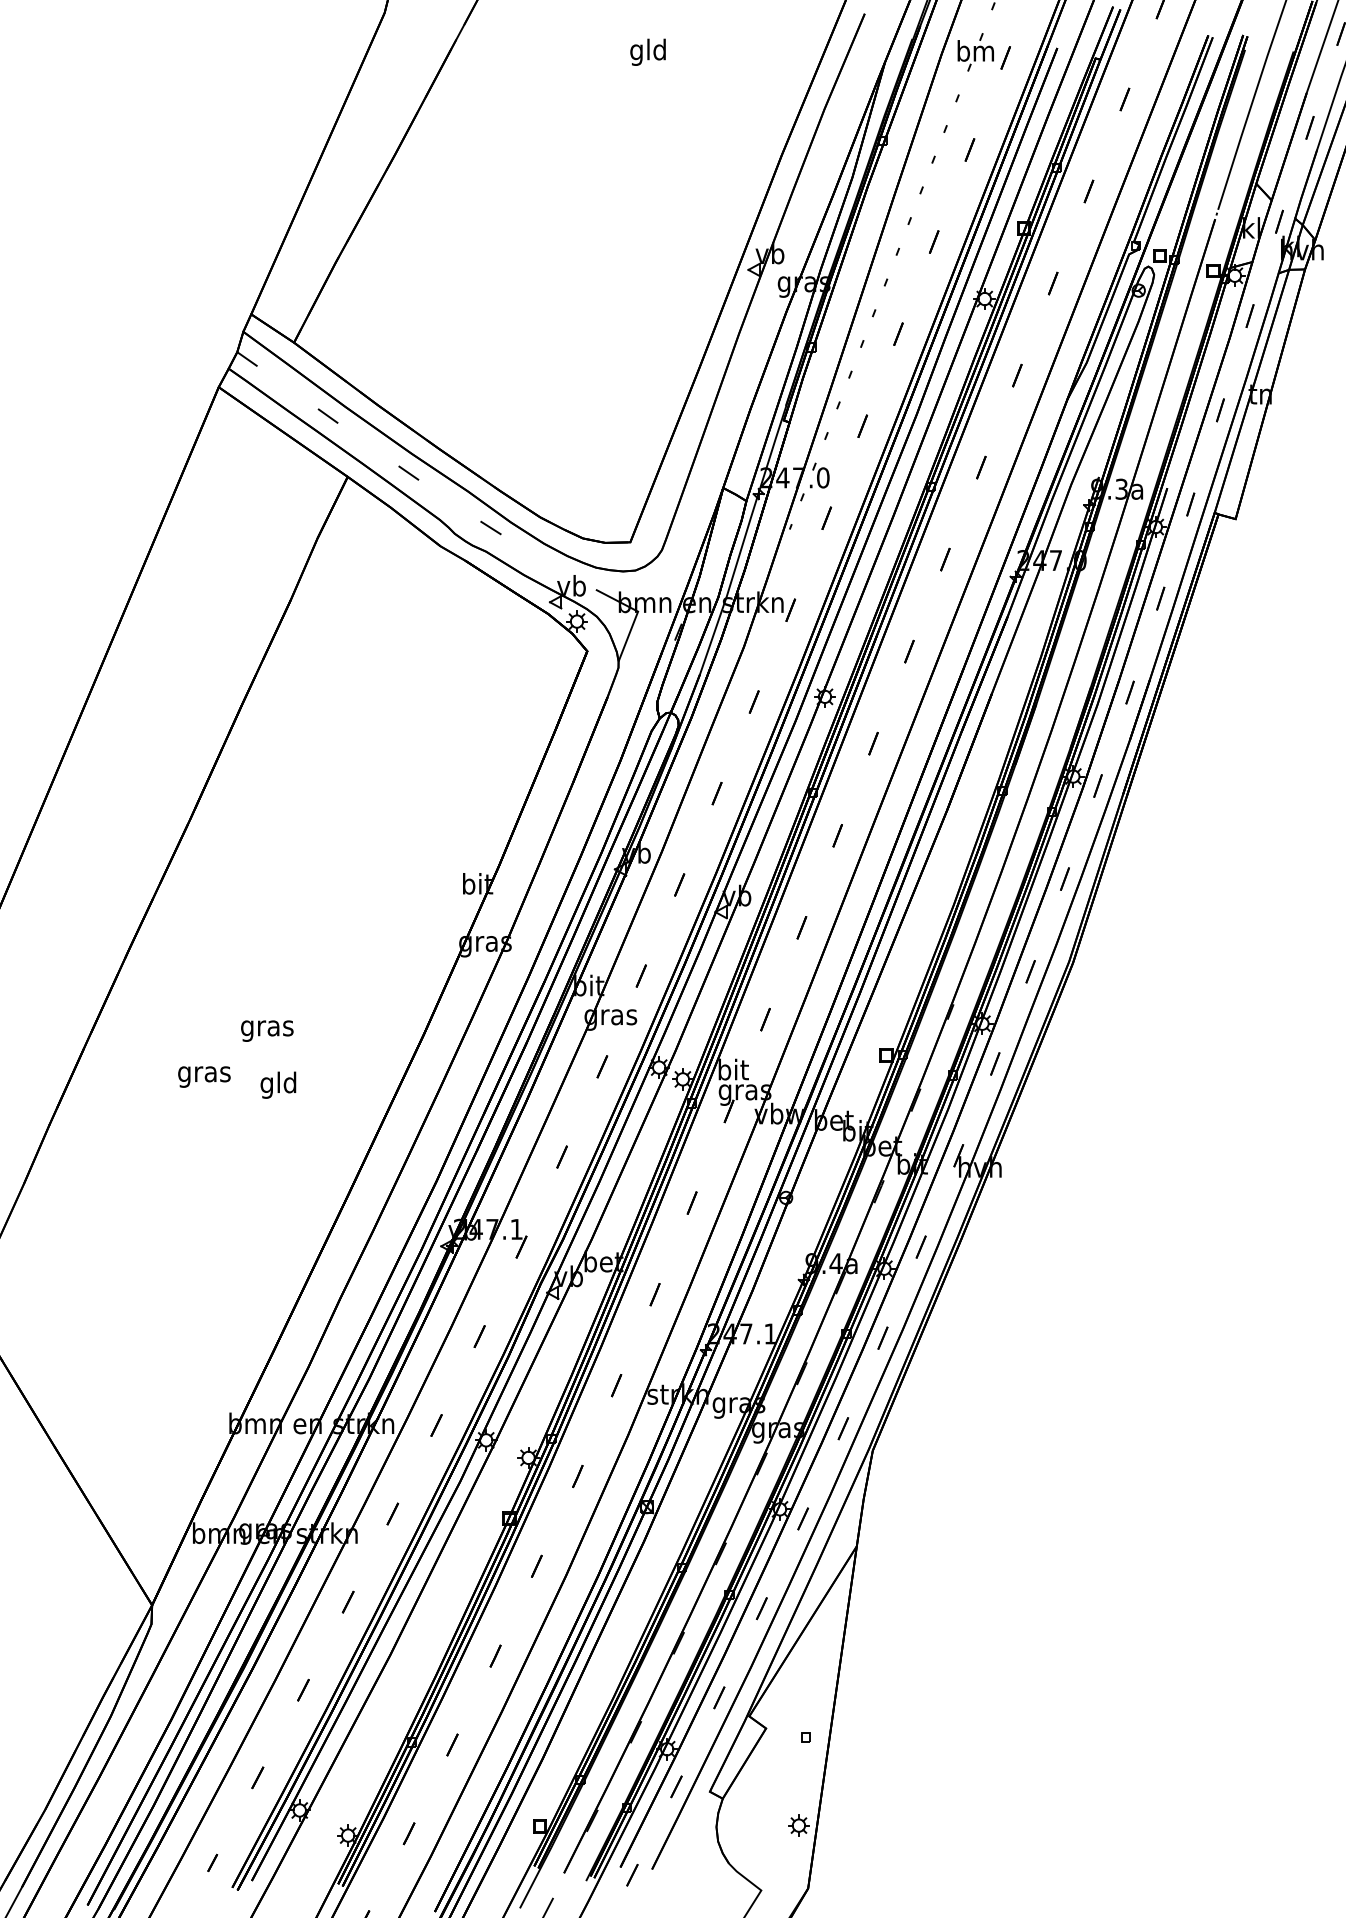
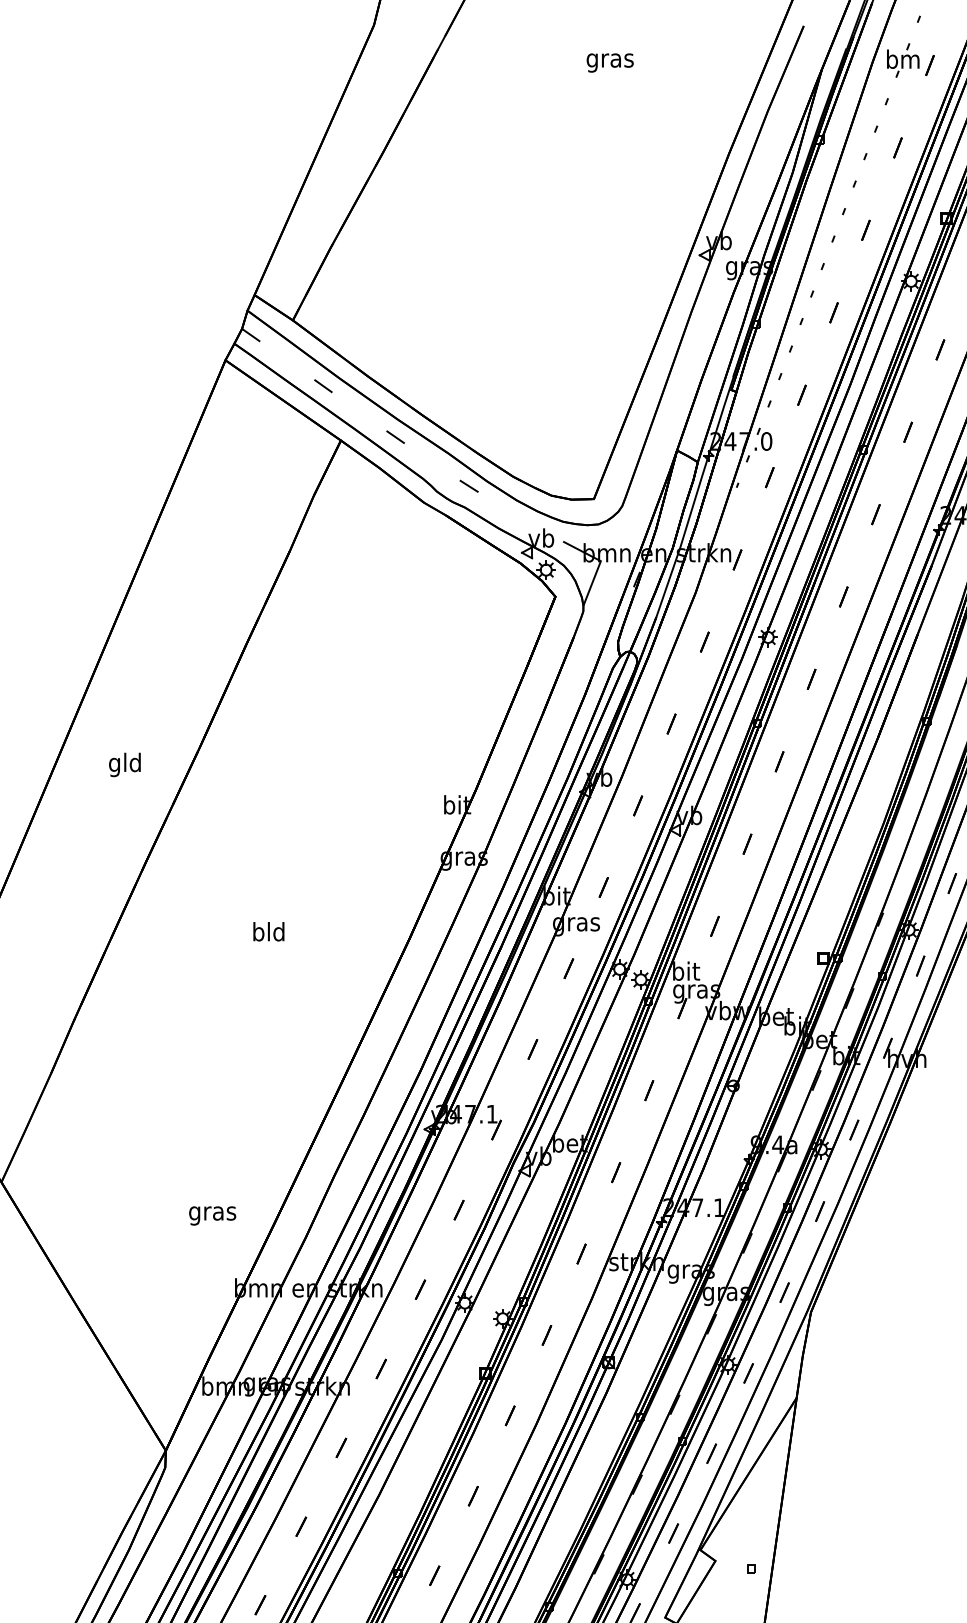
text: (648, 51) -> (610, 59), gld -> gras
text: (267, 1027) -> (269, 933), gras -> bld
text: (204, 1076) -> (212, 1215), moved
text: (278, 1084) -> (124, 764), moved

